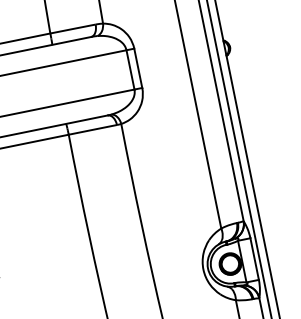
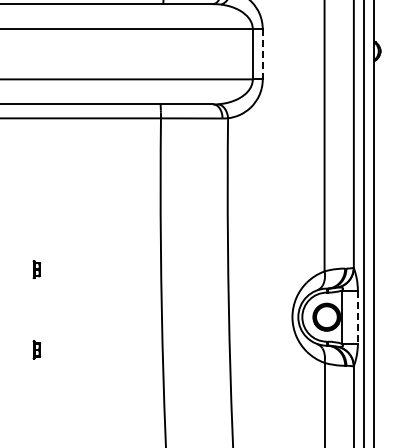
line: (138, 68) -> (262, 54), solid -> dashed
line: (254, 259) -> (357, 317), solid -> dashed

